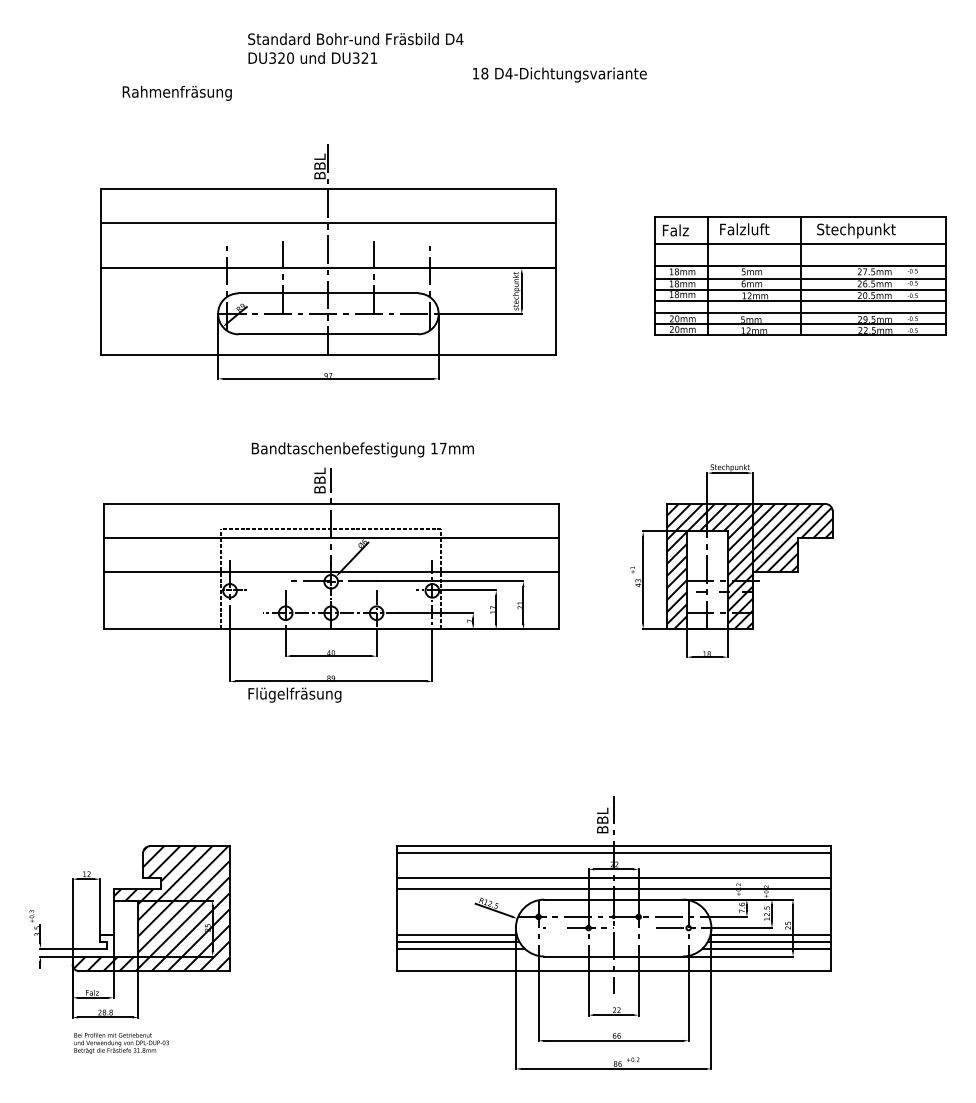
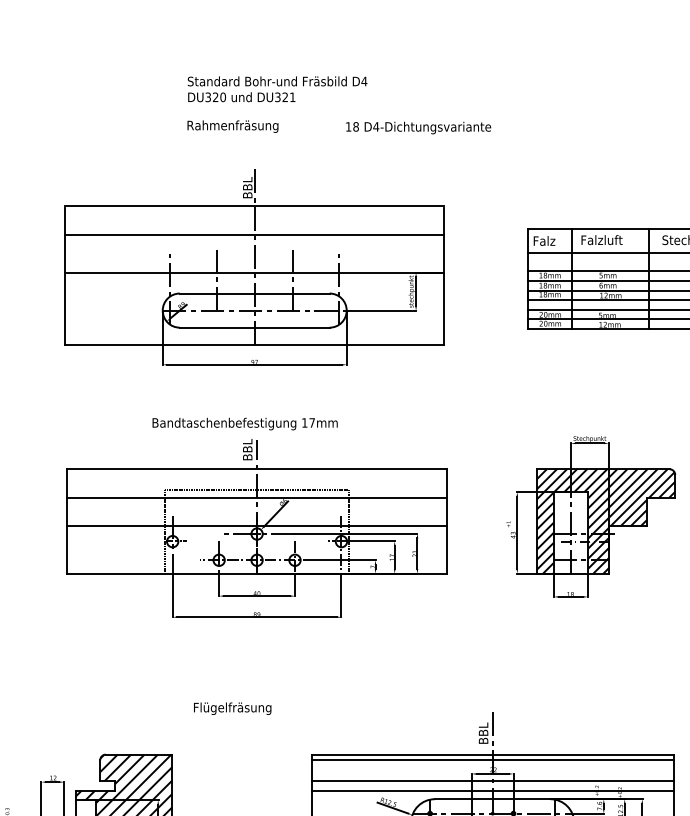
text: (559, 74) -> (418, 127), moved
text: (176, 92) -> (232, 125), moved
text: (362, 449) -> (244, 423), moved
text: (294, 694) -> (232, 708), moved

